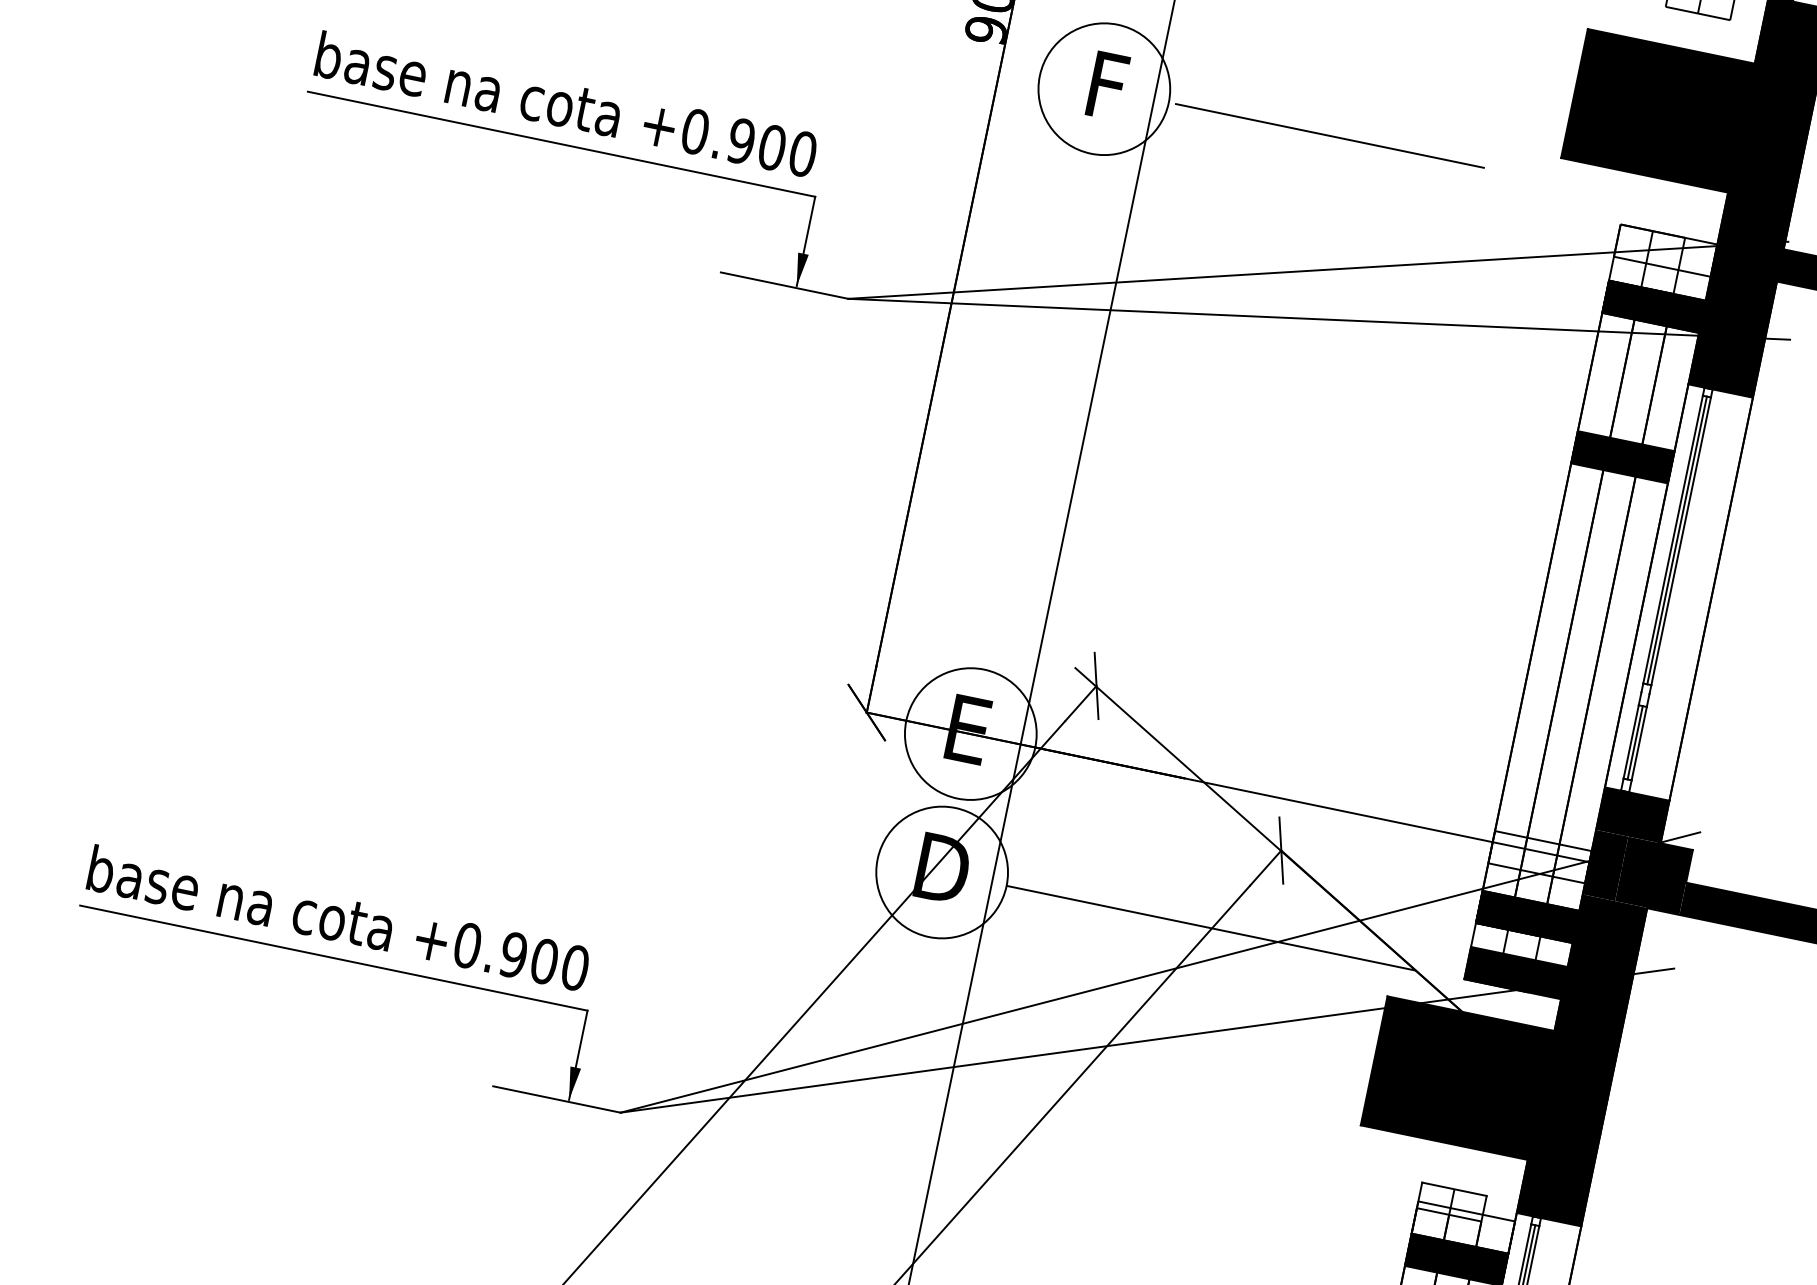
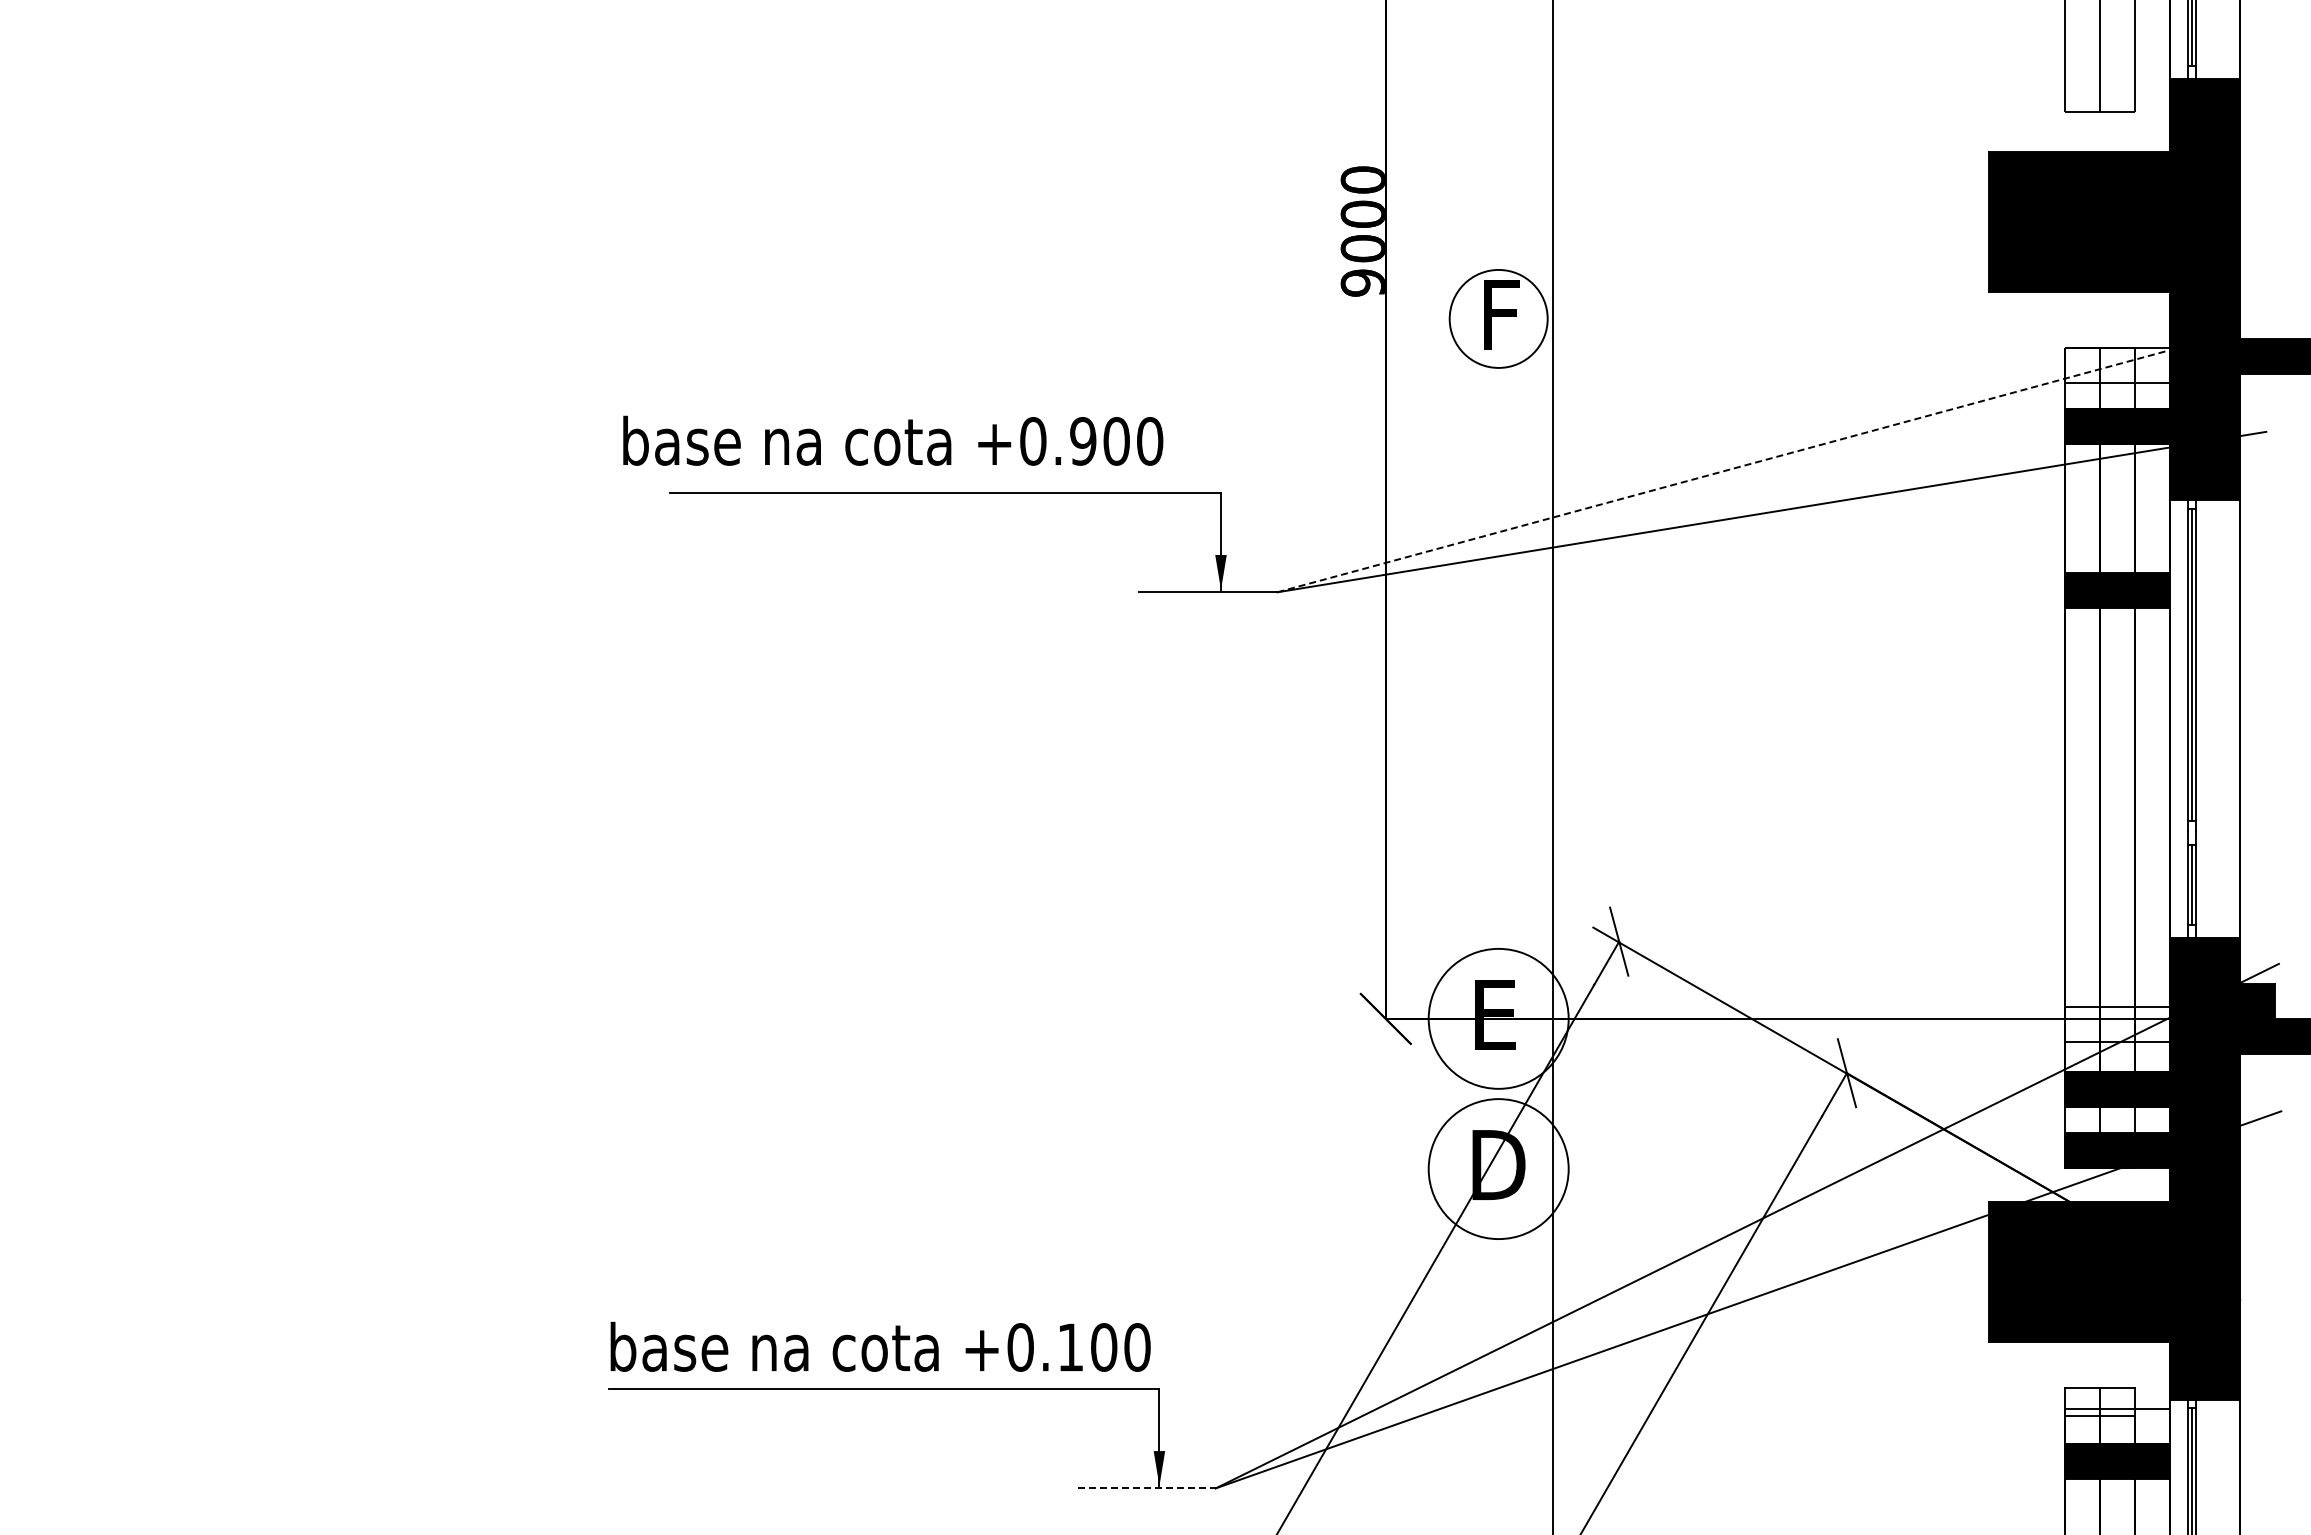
circle: (1104, 88) -> (1498, 318), size x0.7
text: (566, 104) -> (893, 440), moved
line: (1329, 135) -> (1743, 318), removed
line: (1318, 270) -> (1760, 461), solid -> dashed
line: (1210, 928) -> (1790, 1169), removed
text: (513, 955) -> (1070, 1347), +0.900 -> +0.100
line: (557, 1099) -> (1147, 1488), solid -> dashed

